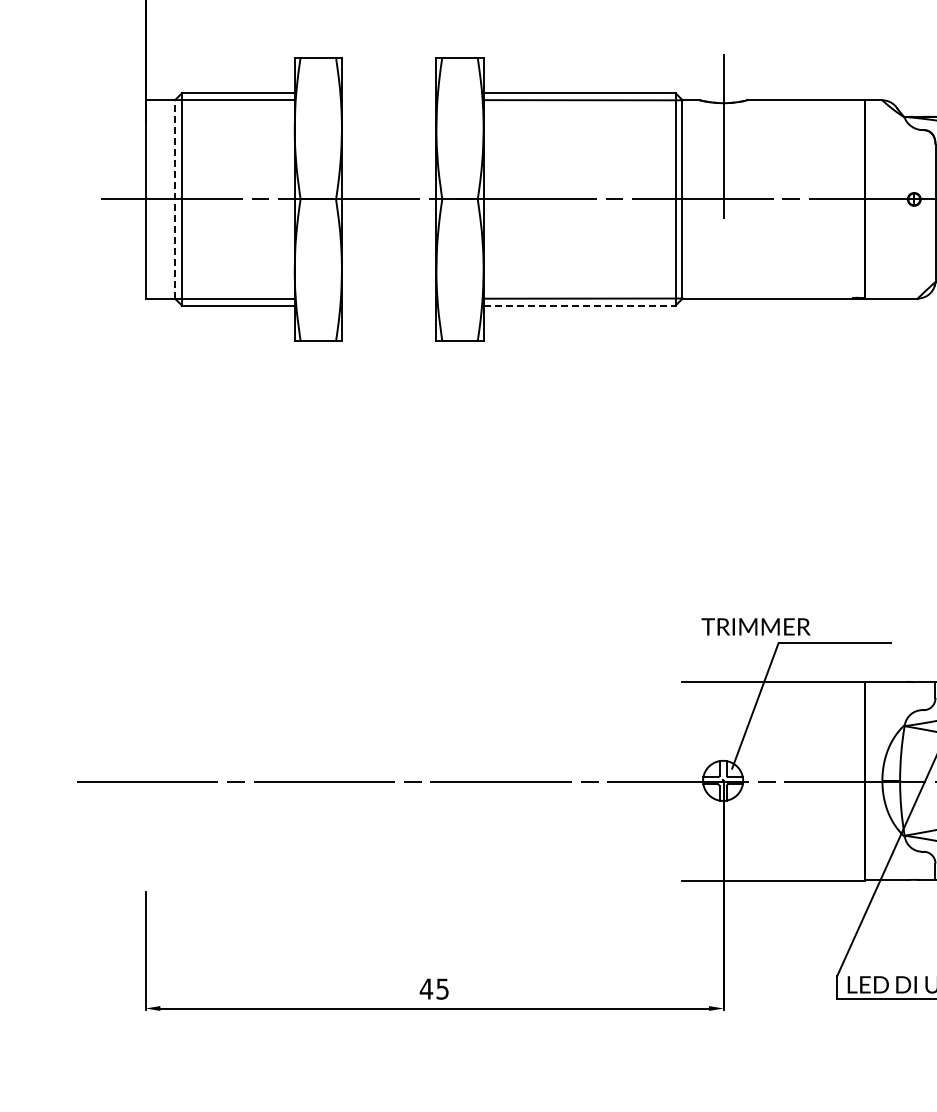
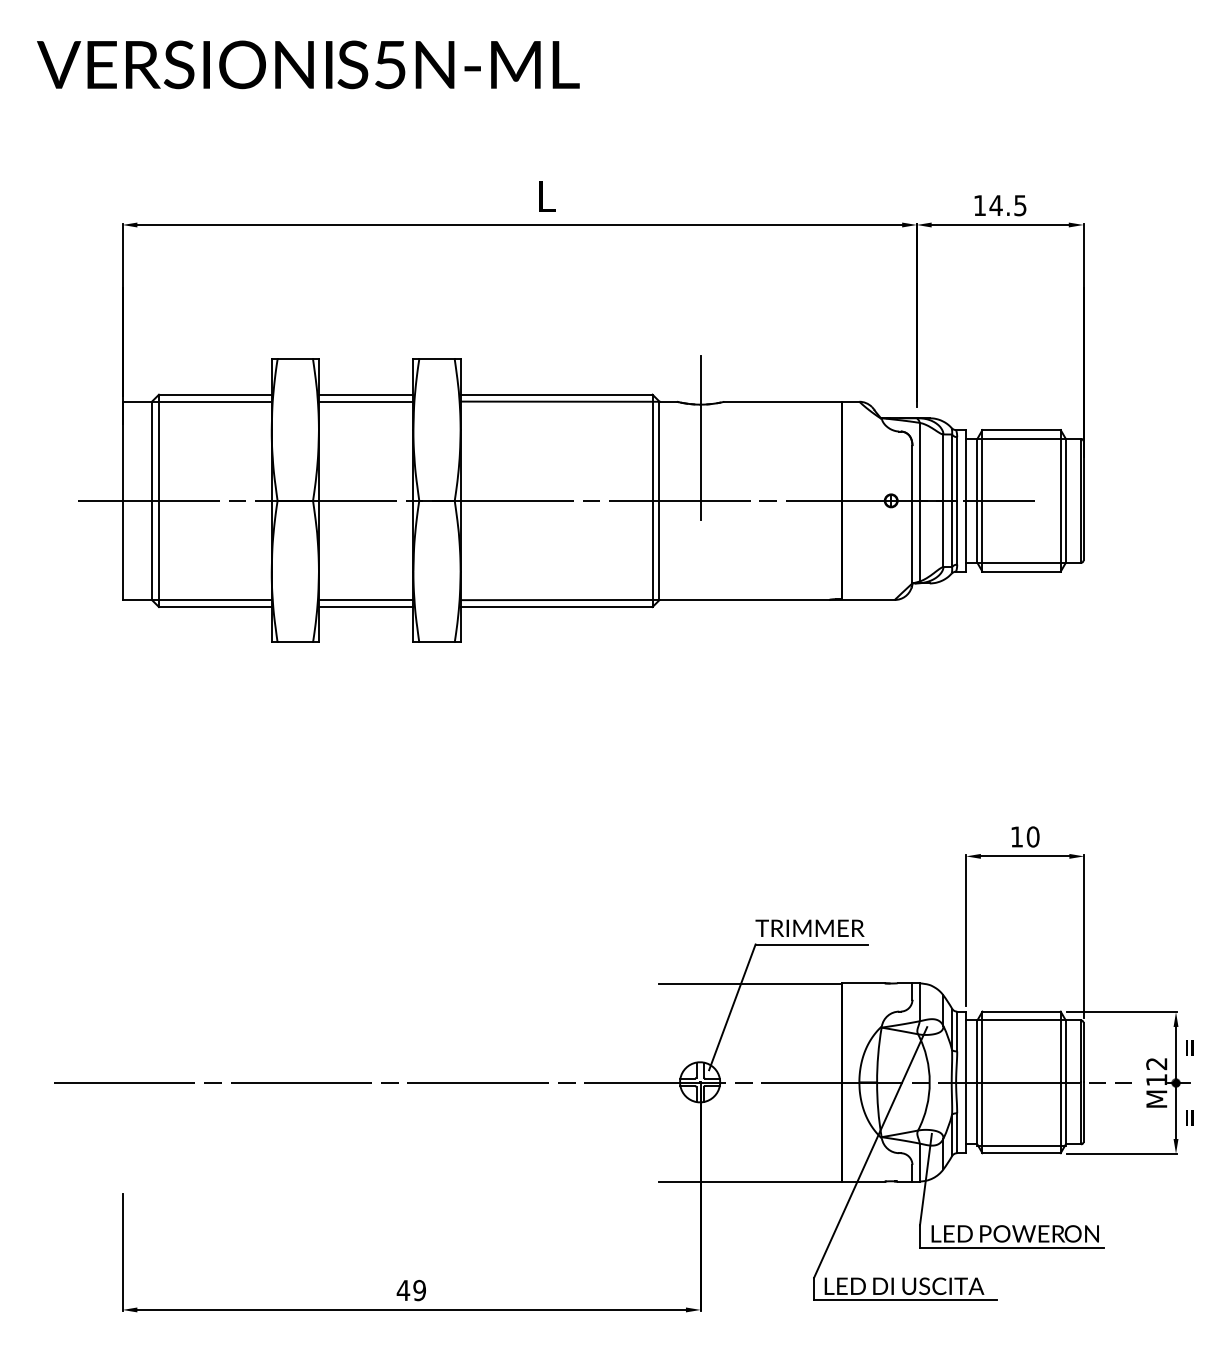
line: (388, 93) -> (365, 394), added
line: (388, 100) -> (365, 401), added
line: (175, 199) -> (152, 500), dashed -> solid
line: (388, 299) -> (365, 600), added
line: (388, 306) -> (365, 607), added
line: (579, 306) -> (556, 607), dashed -> solid
text: (755, 626) -> (809, 927), moved
text: (442, 988) -> (419, 1289), 45 -> 49

